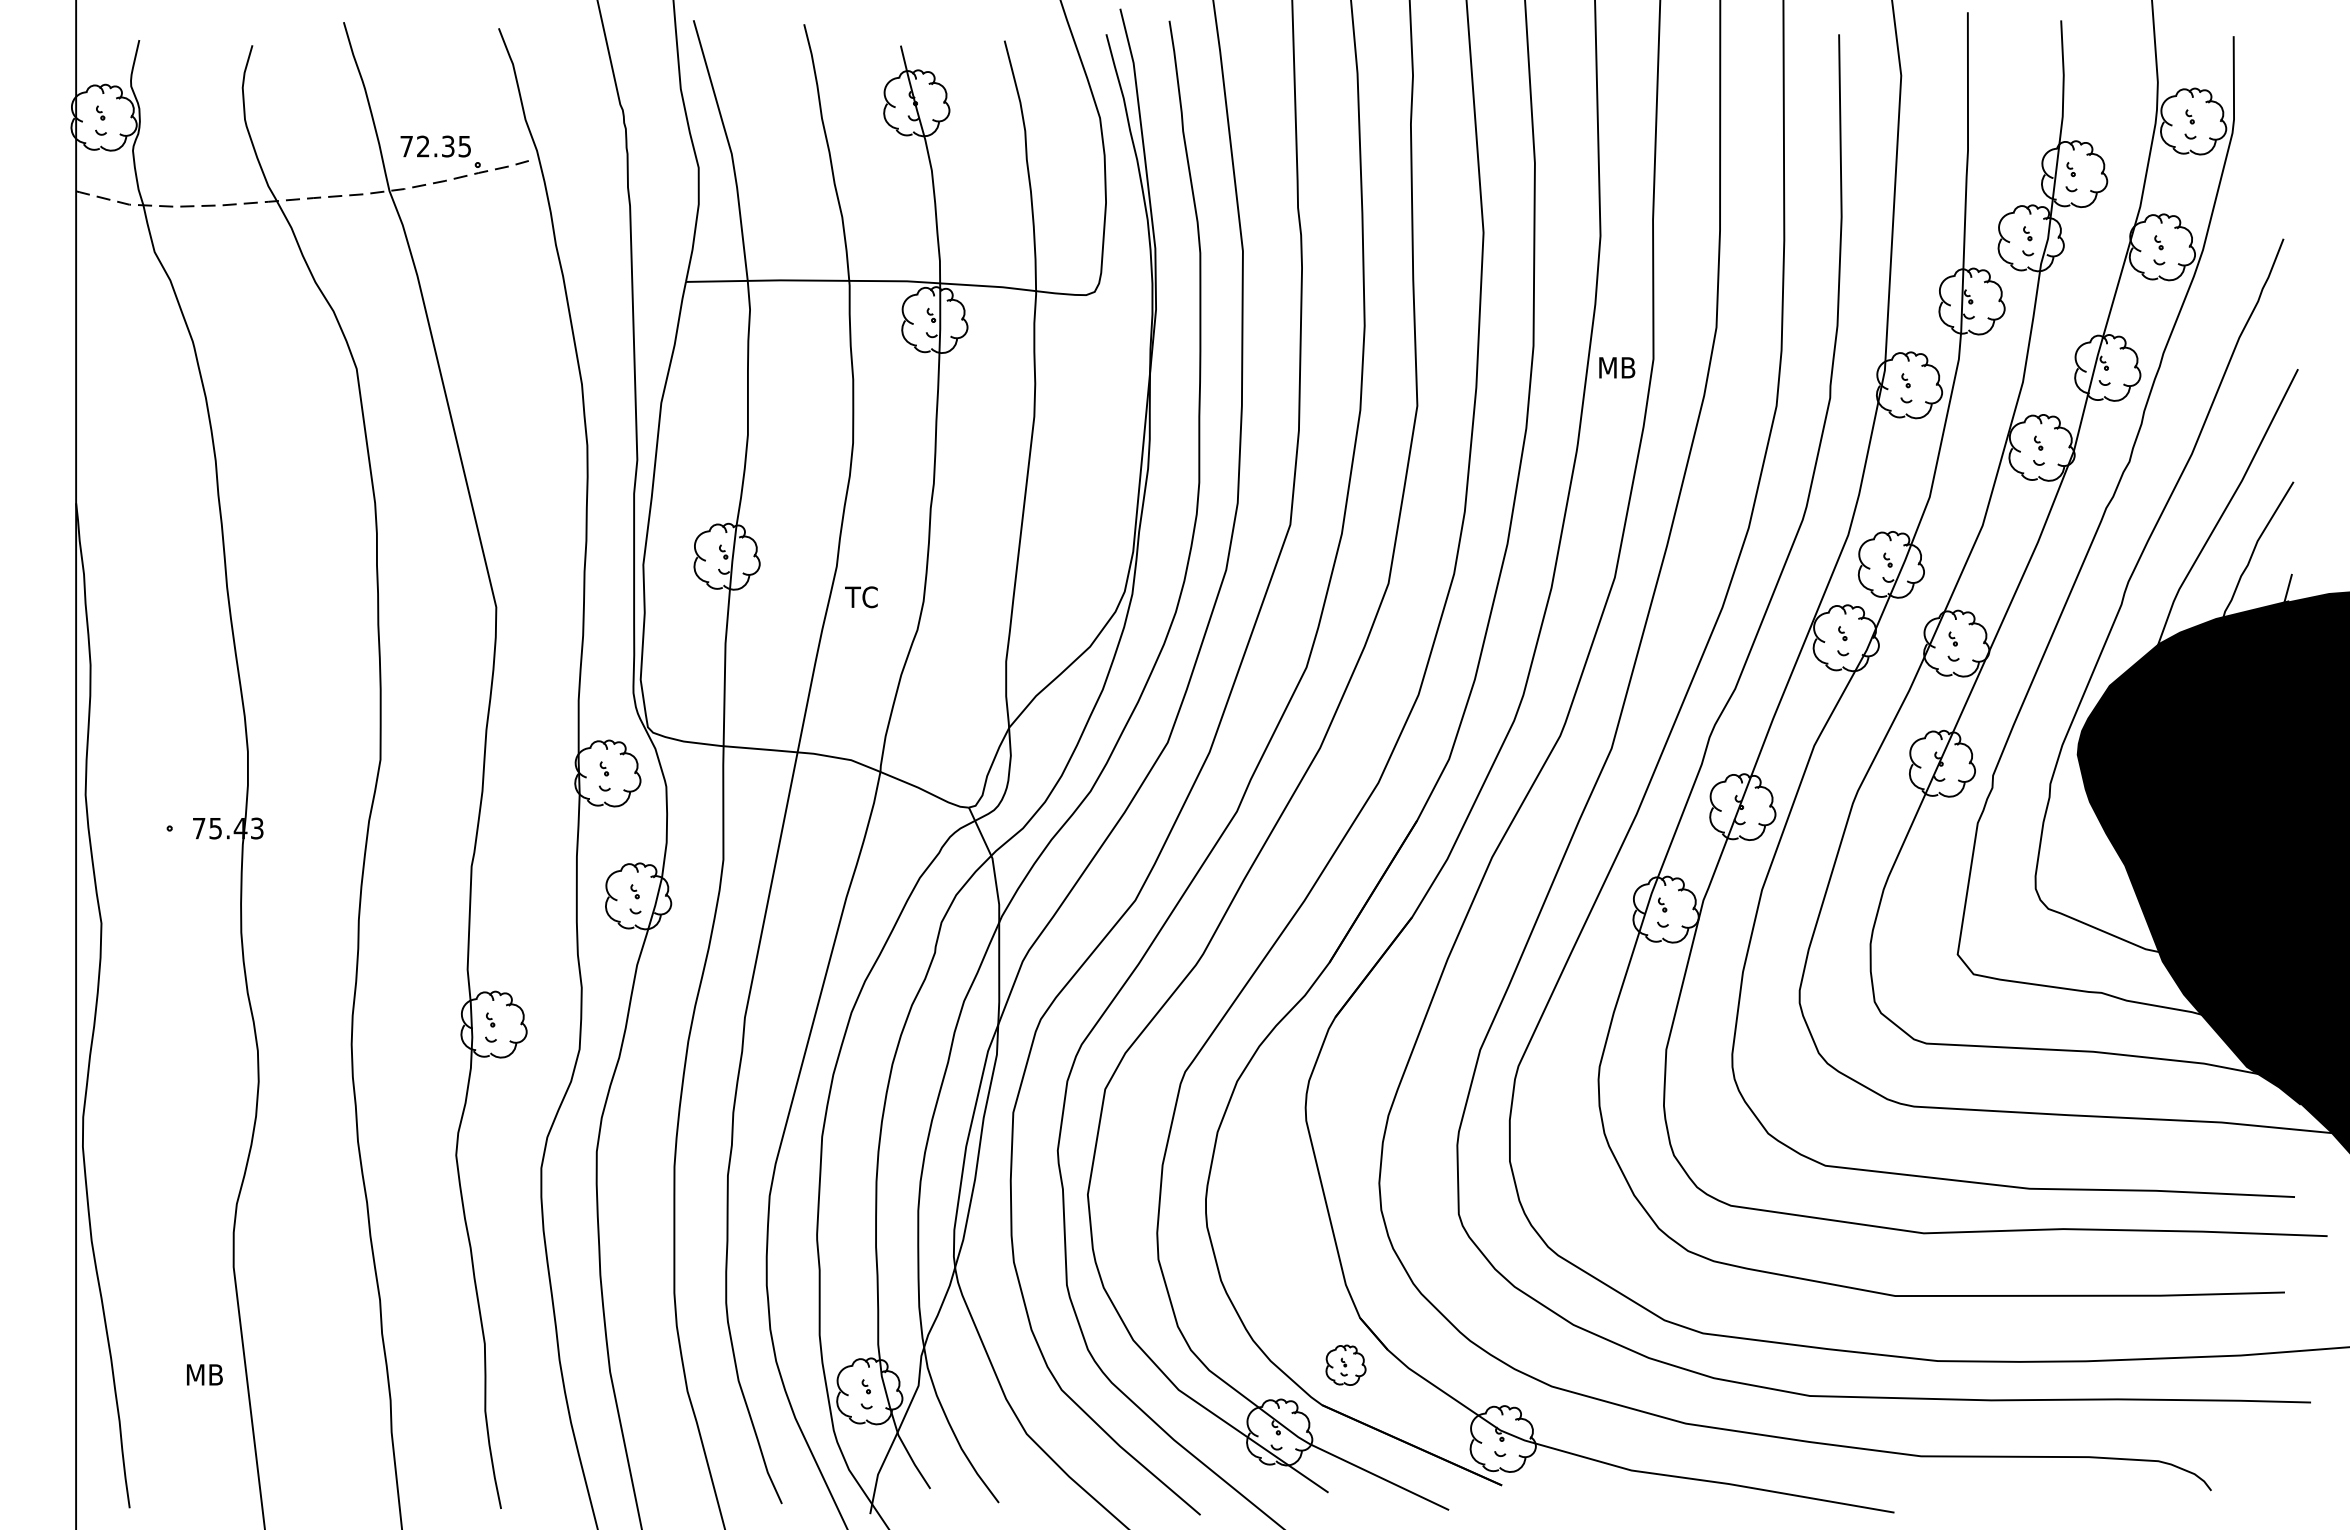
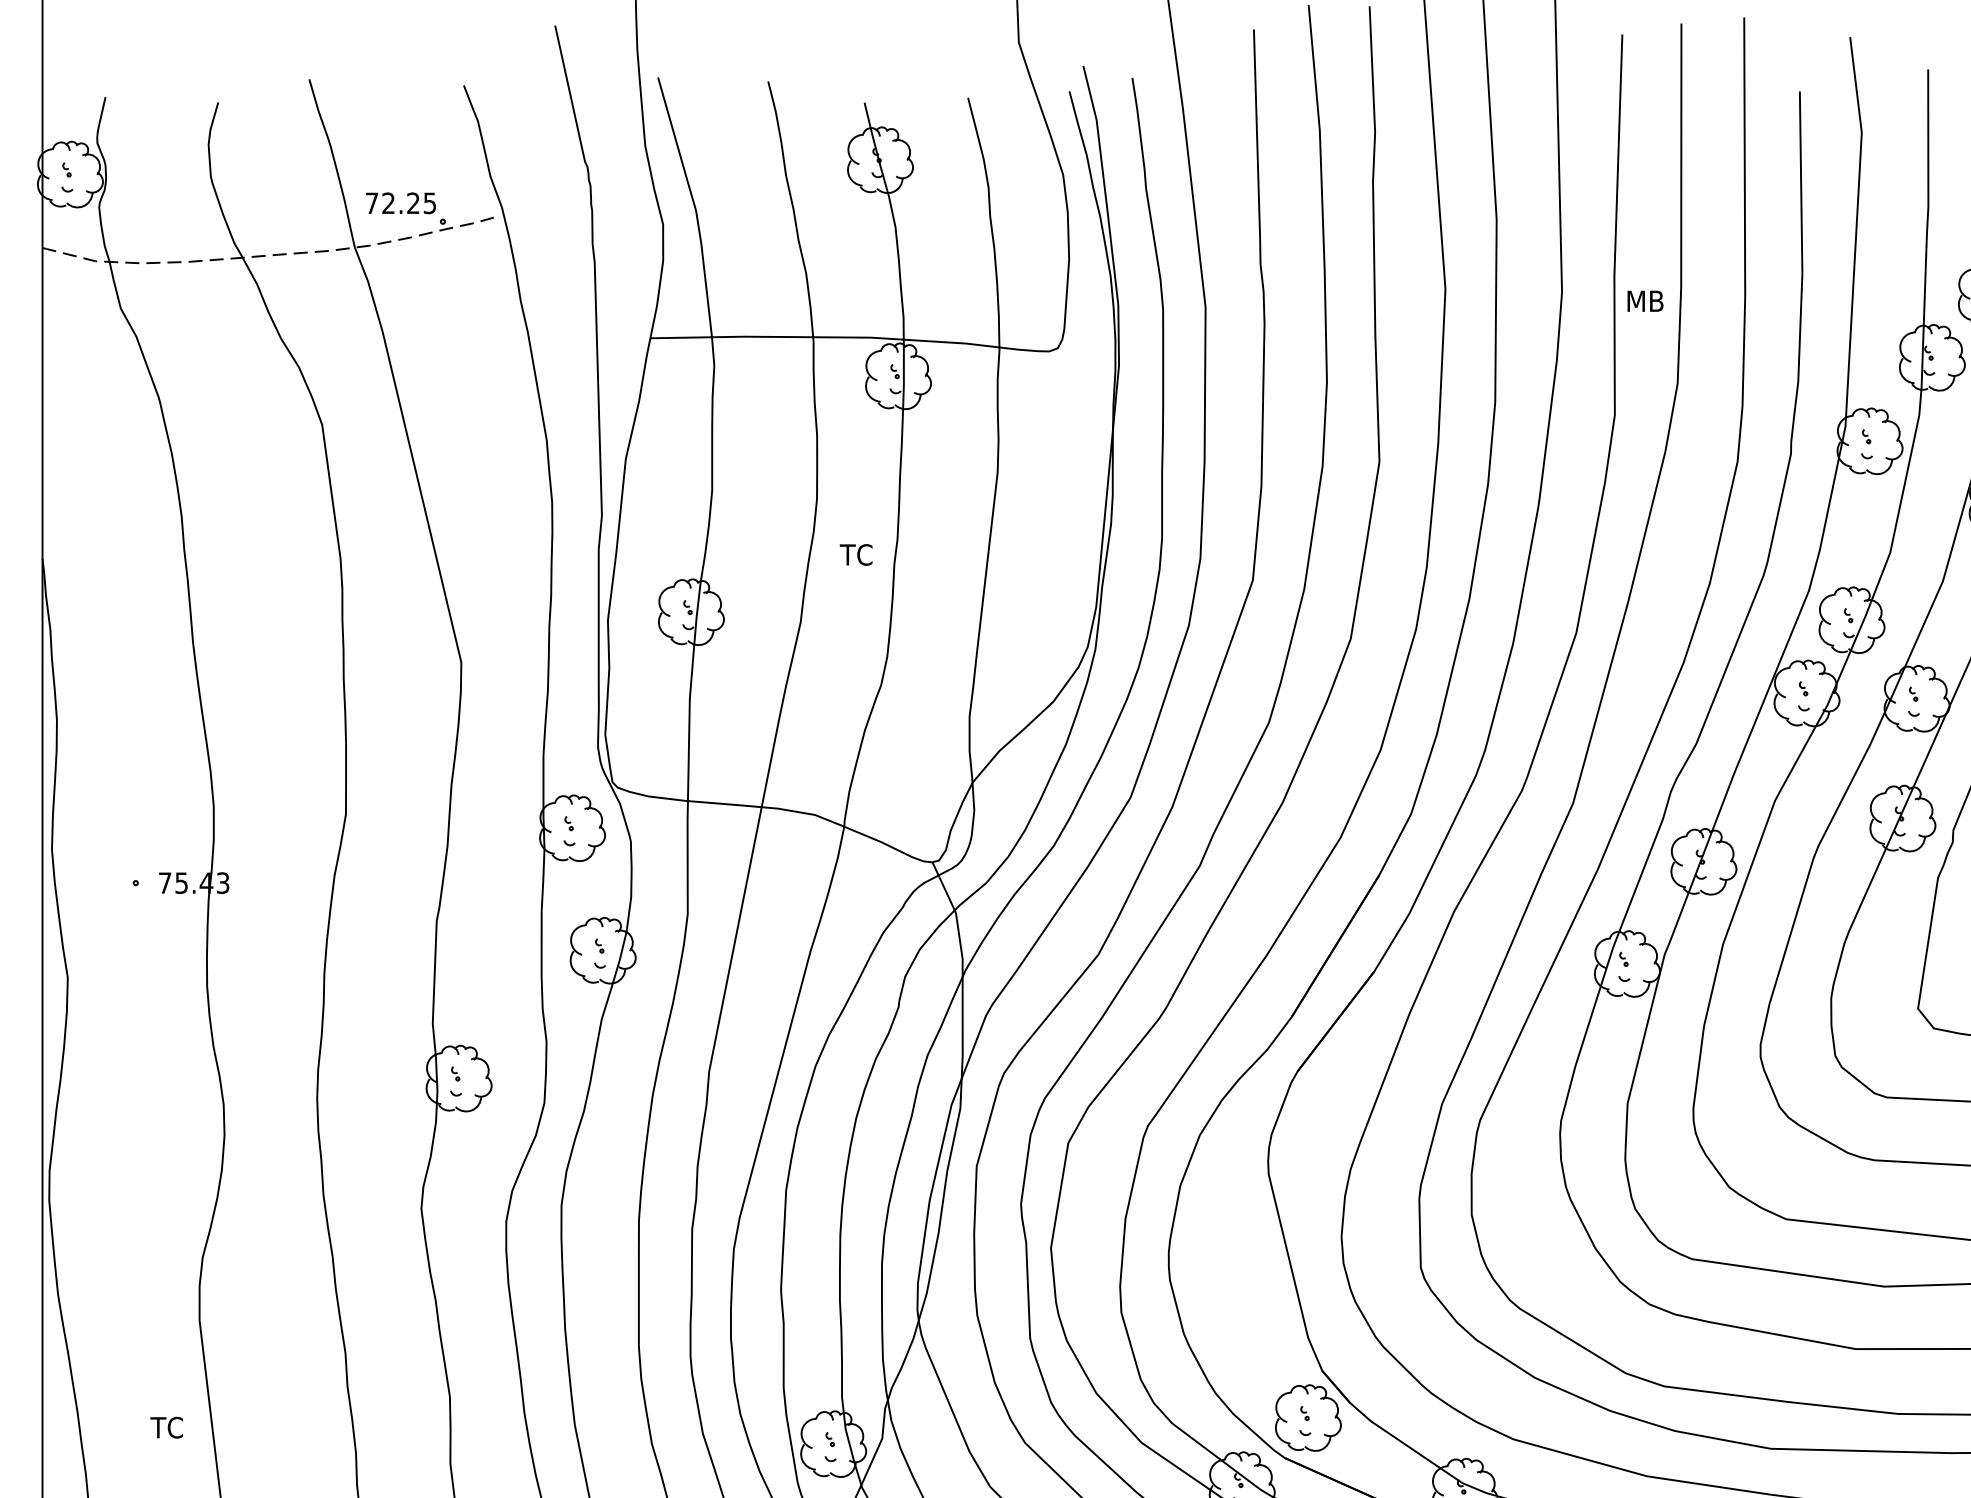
text: (448, 146) -> (413, 203), 72.35 -> 72.25
text: (1617, 367) -> (1645, 300), moved
text: (861, 597) -> (856, 555), moved
part: (1345, 1365) -> (1307, 1418), size x1.67
text: (203, 1374) -> (169, 1427), MB -> TC

